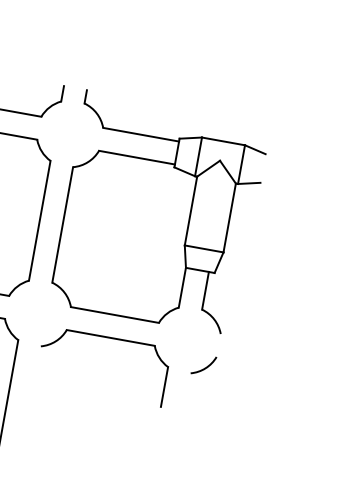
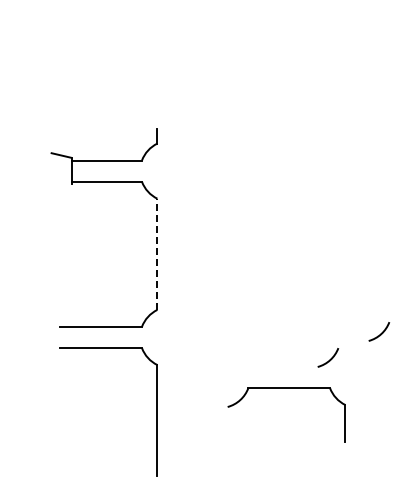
part: (160, 212) -> (264, 227), removed
line: (39, 221) -> (157, 254), solid -> dashed
part: (107, 337) -> (286, 388), moved
arc: (266, 348) -> (381, 332), added

